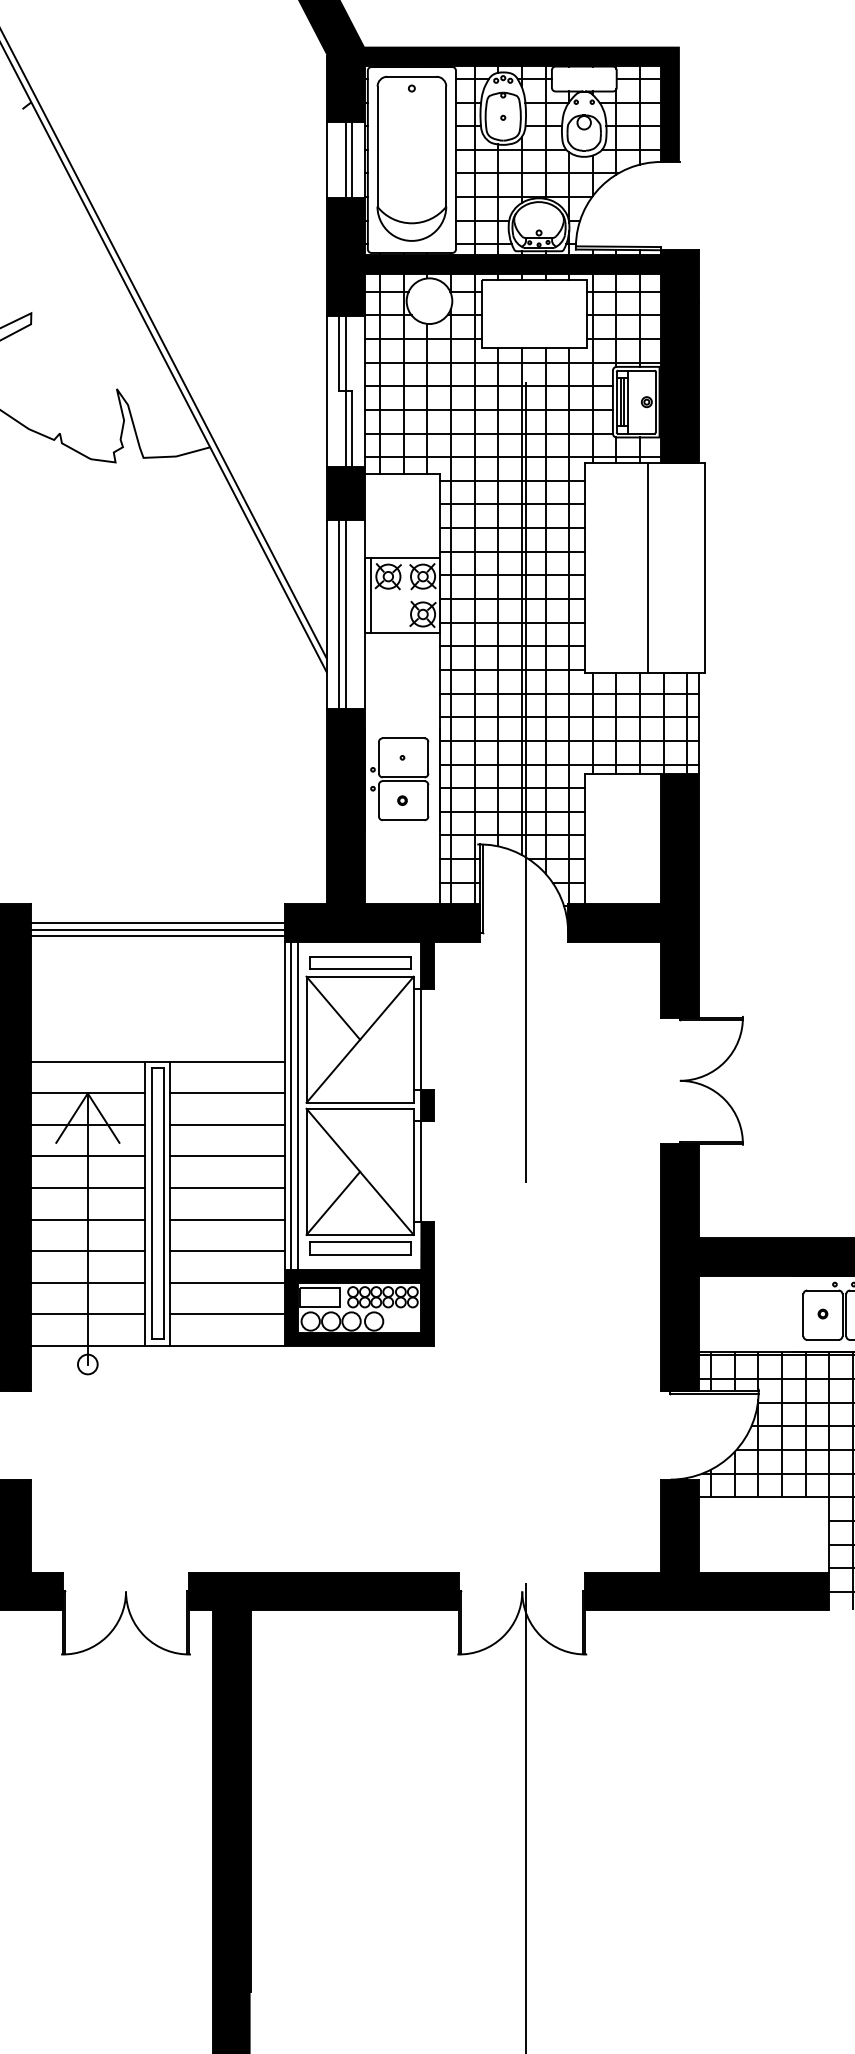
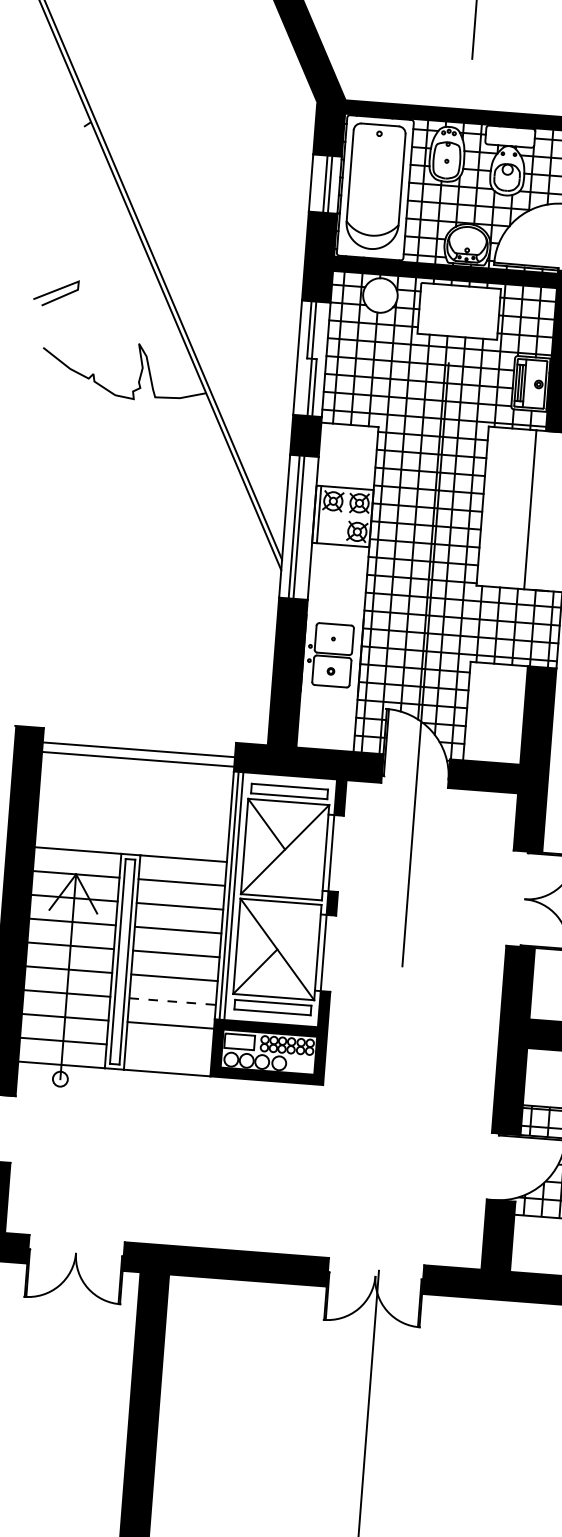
line: (157, 929) -> (138, 754), removed
line: (228, 1251) -> (173, 1001), solid -> dashed
line: (227, 1314) -> (168, 1049), removed

